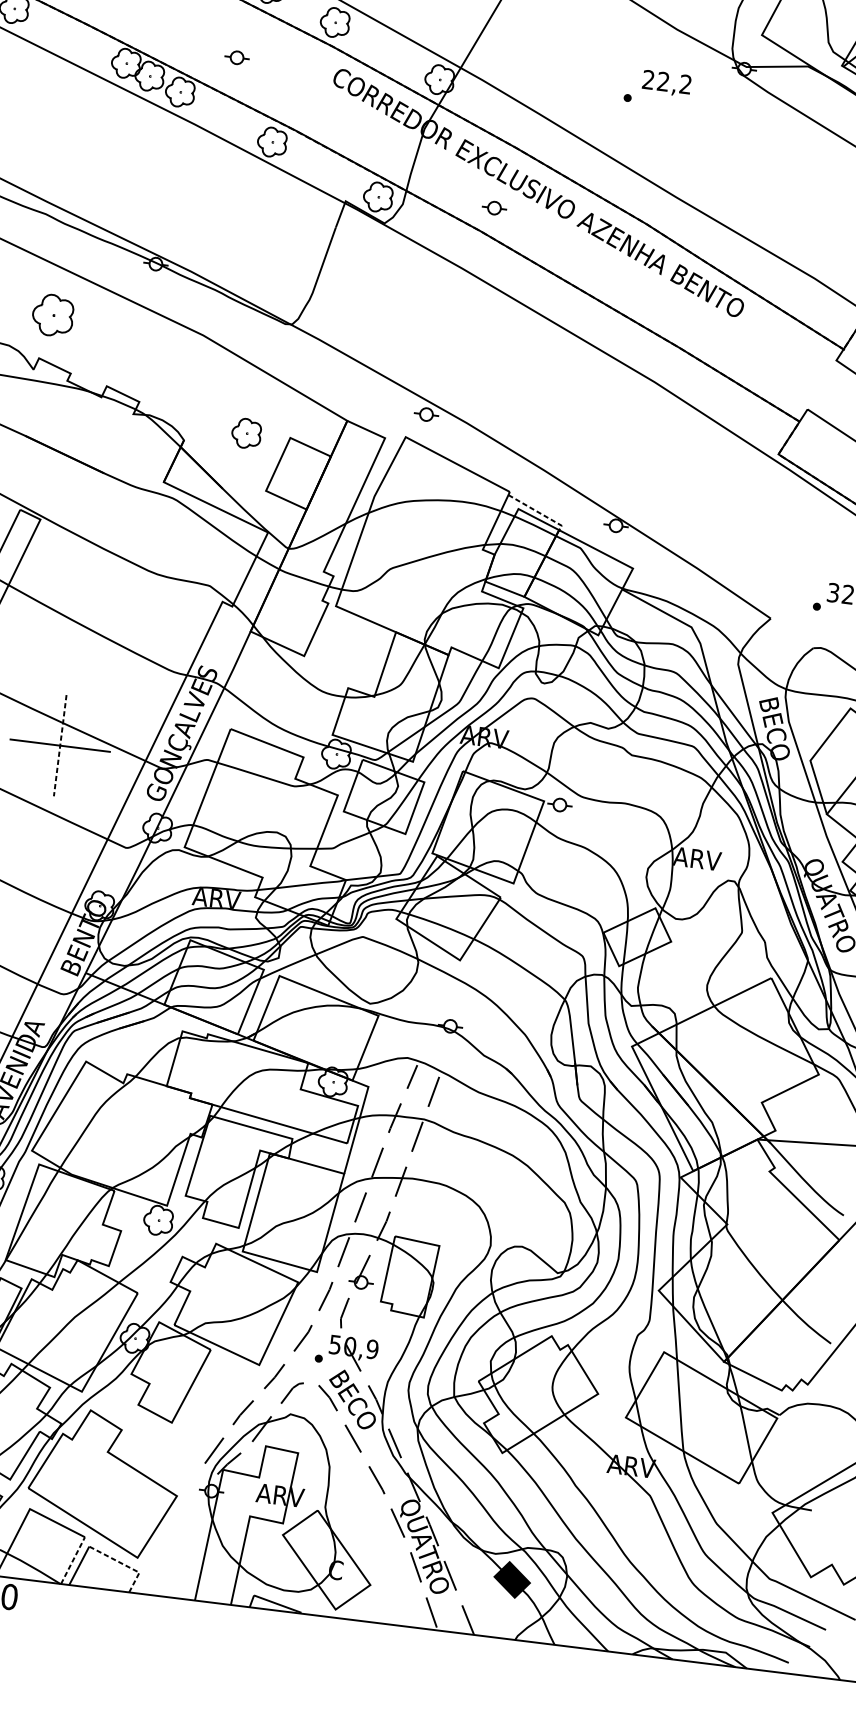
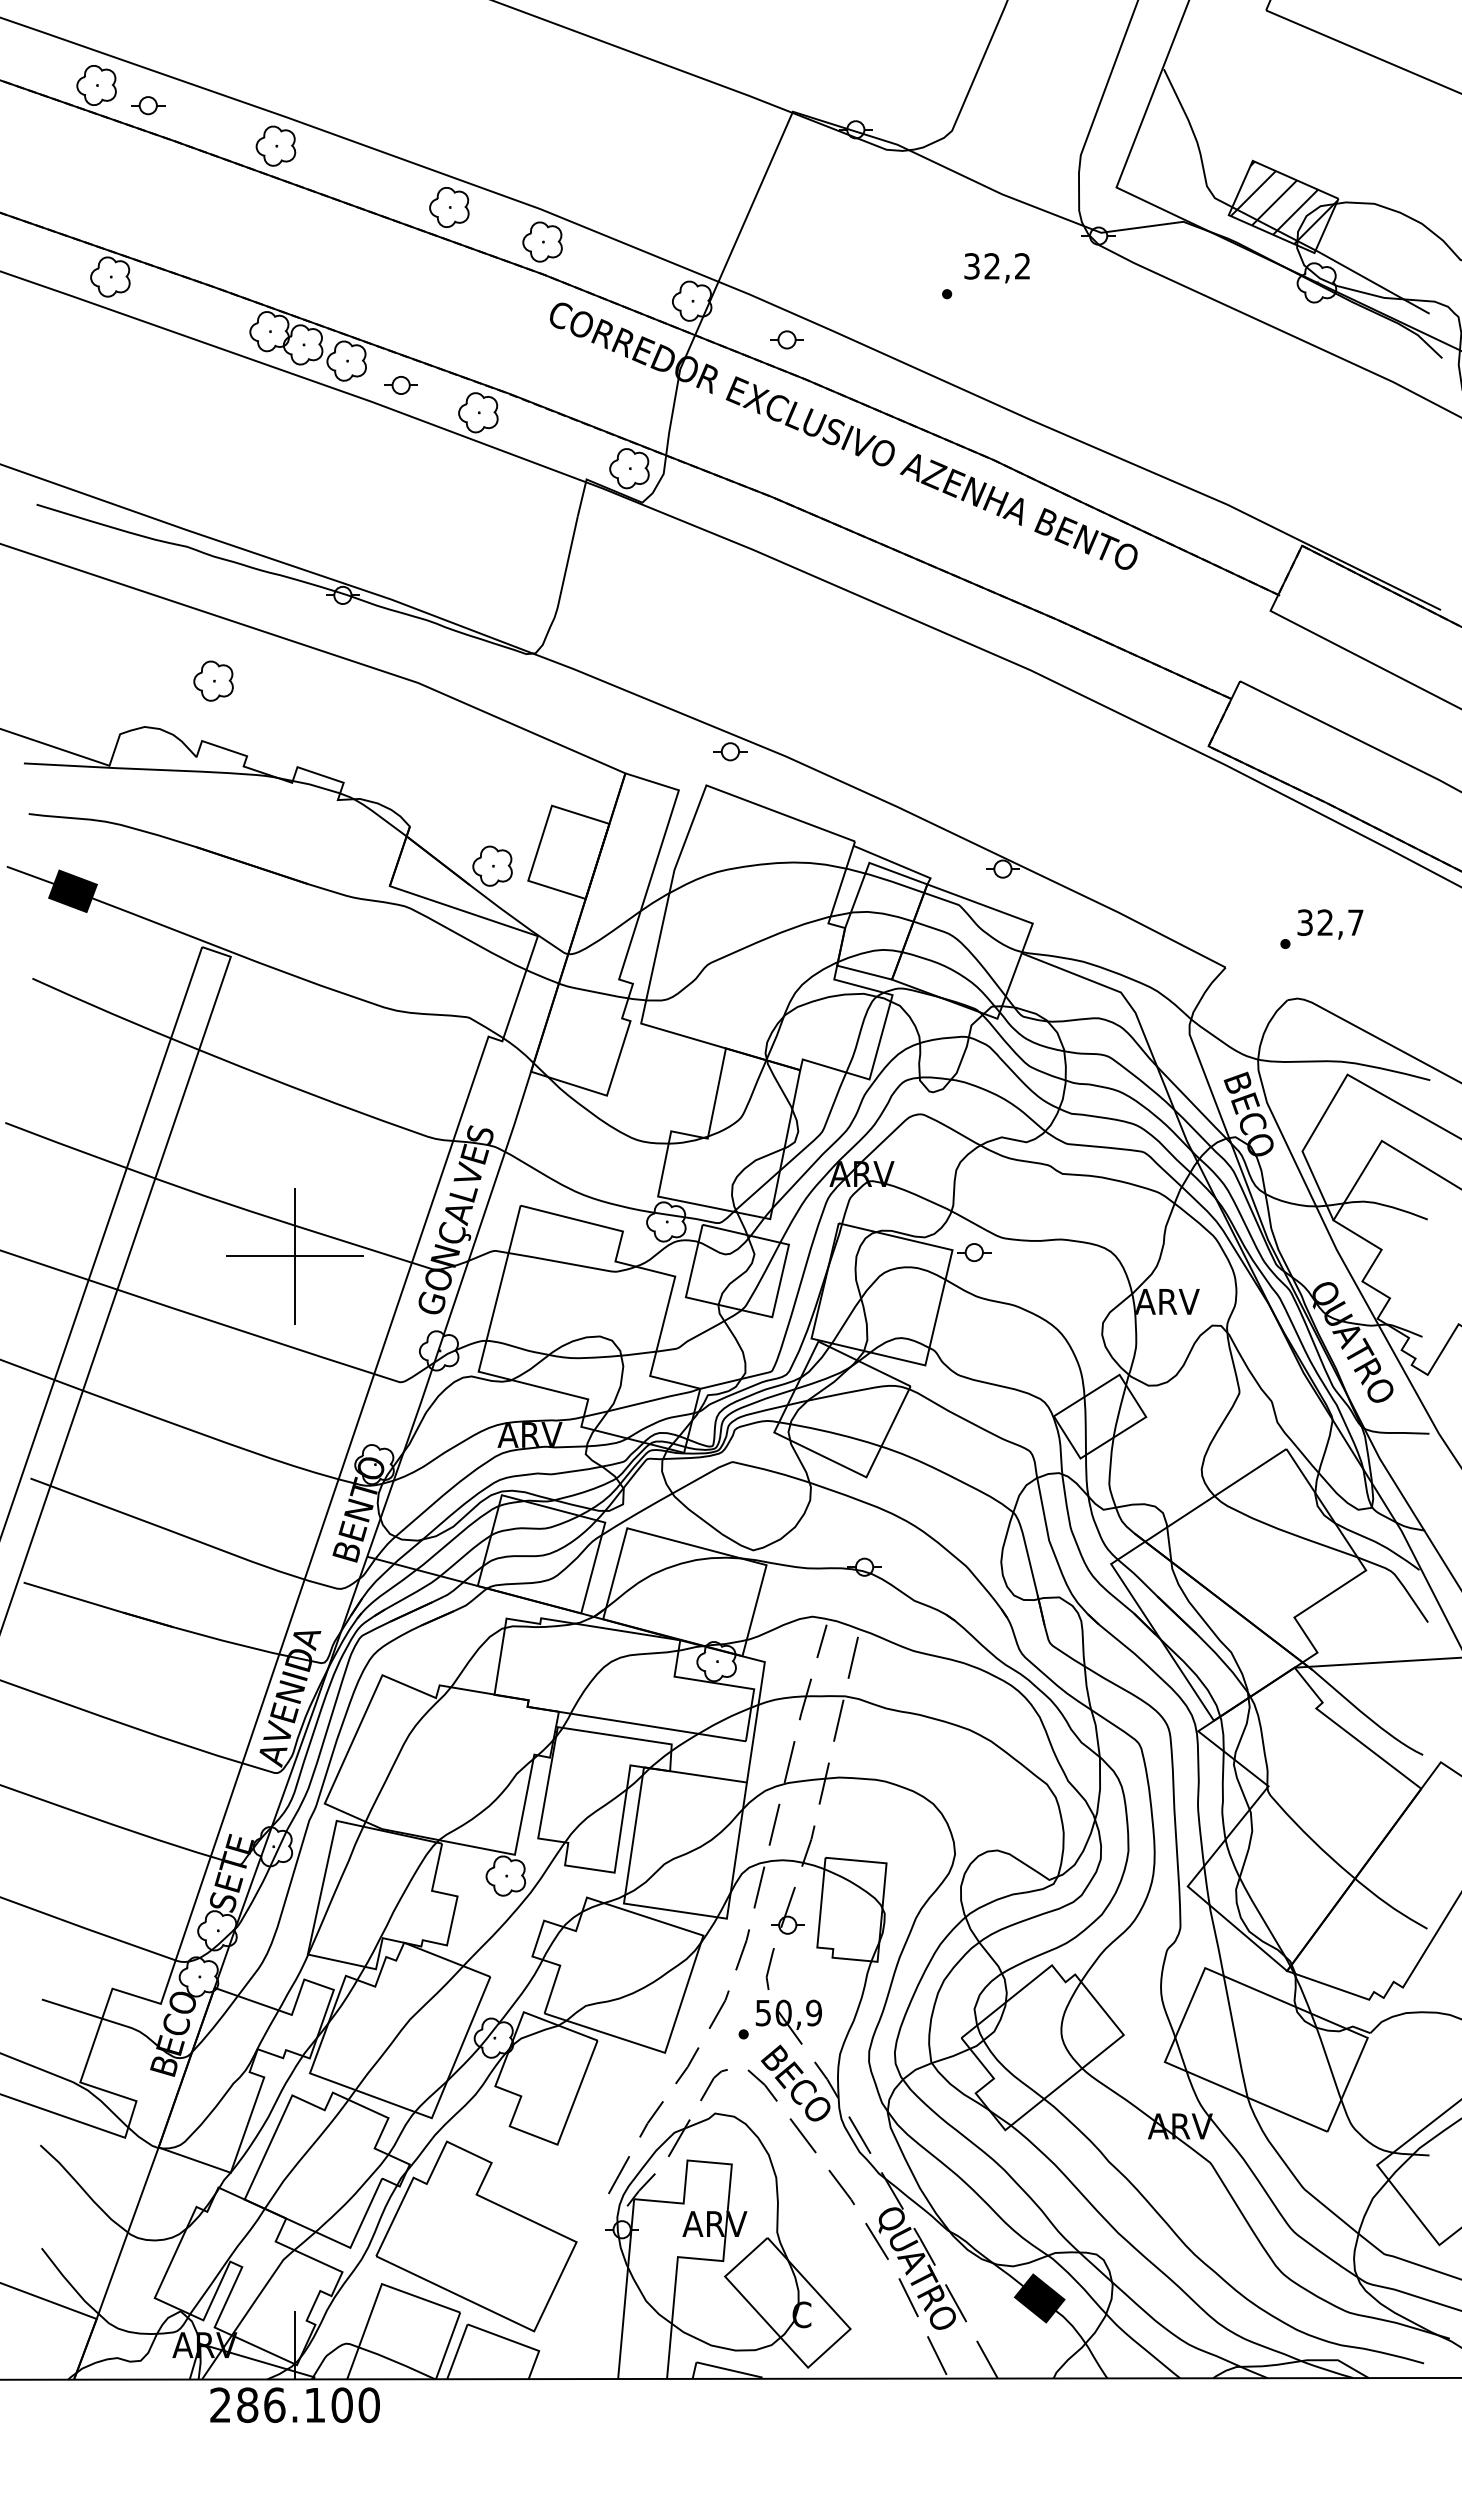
part: (236, 57) -> (400, 385), moved
text: (648, 79) -> (971, 266), 22,2 -> 32,2
part: (494, 207) -> (786, 339), moved
part: (53, 314) -> (213, 680), size x0.71
part: (246, 433) -> (492, 865), moved
line: (537, 511) -> (895, 863), dashed -> solid
line: (60, 745) -> (295, 1256), dashed -> solid
line: (73, 1560) -> (448, 2345), dashed -> solid
line: (124, 1565) -> (517, 2343), dashed -> solid

